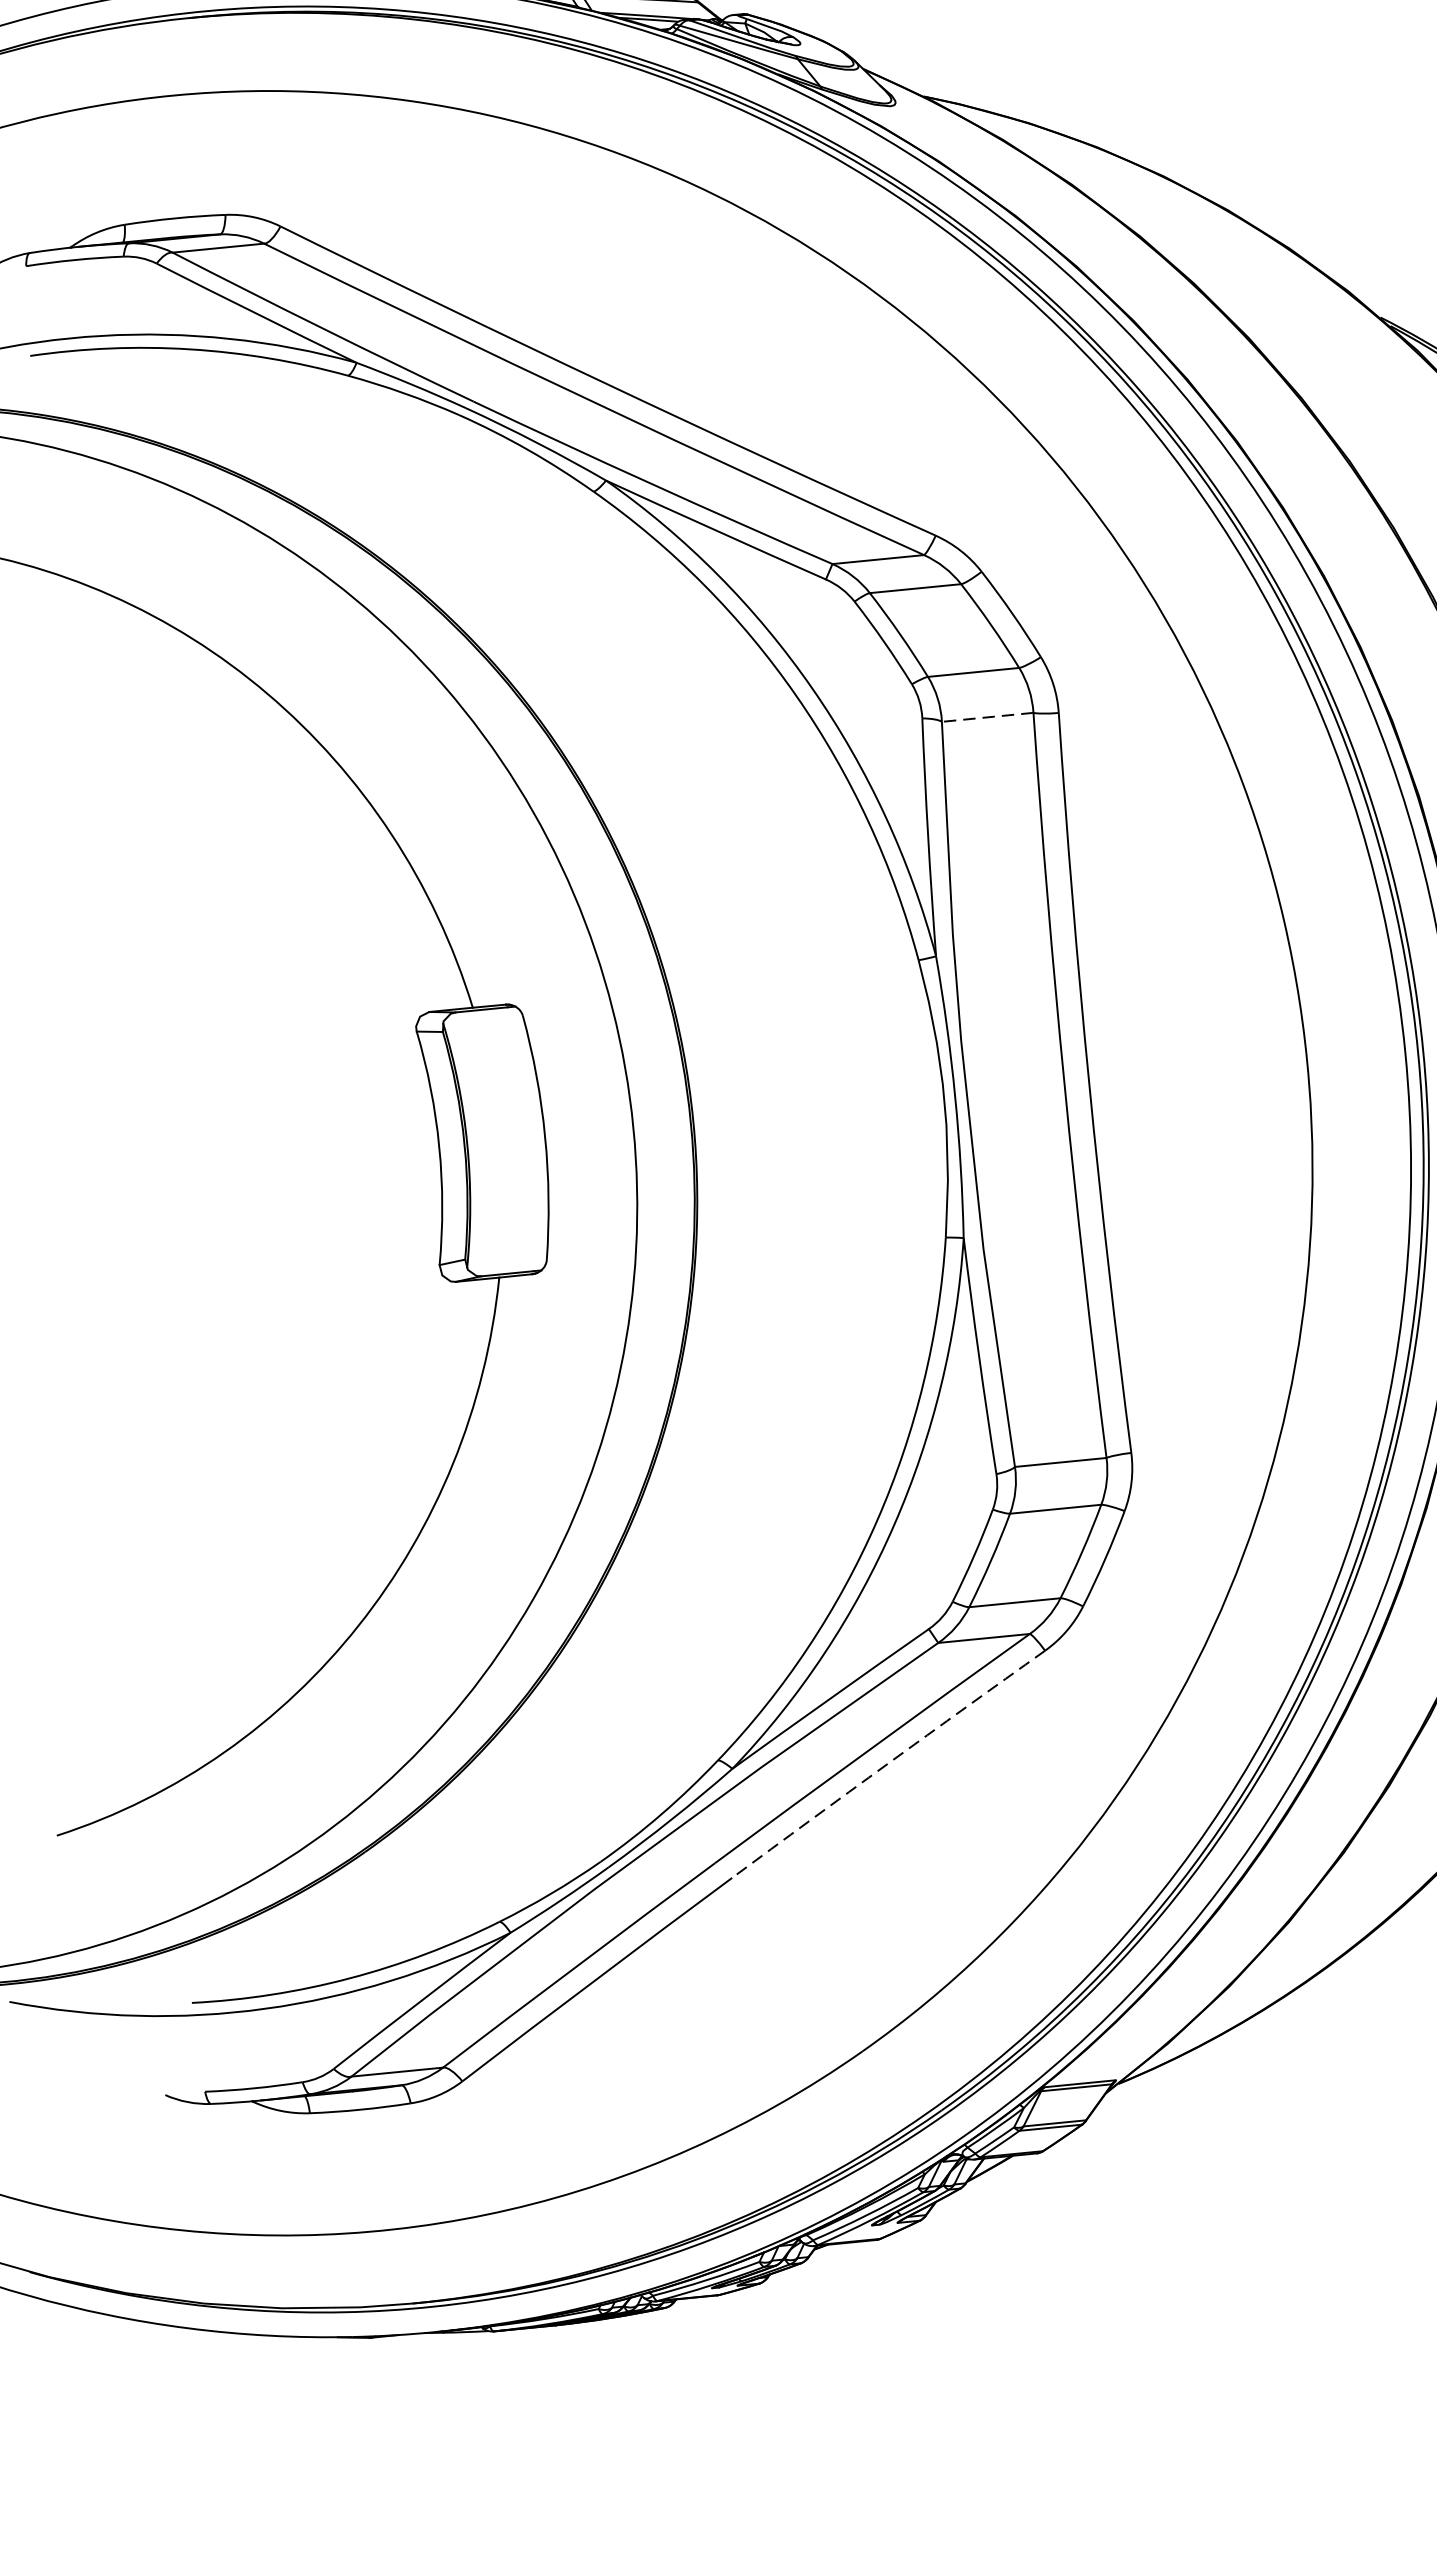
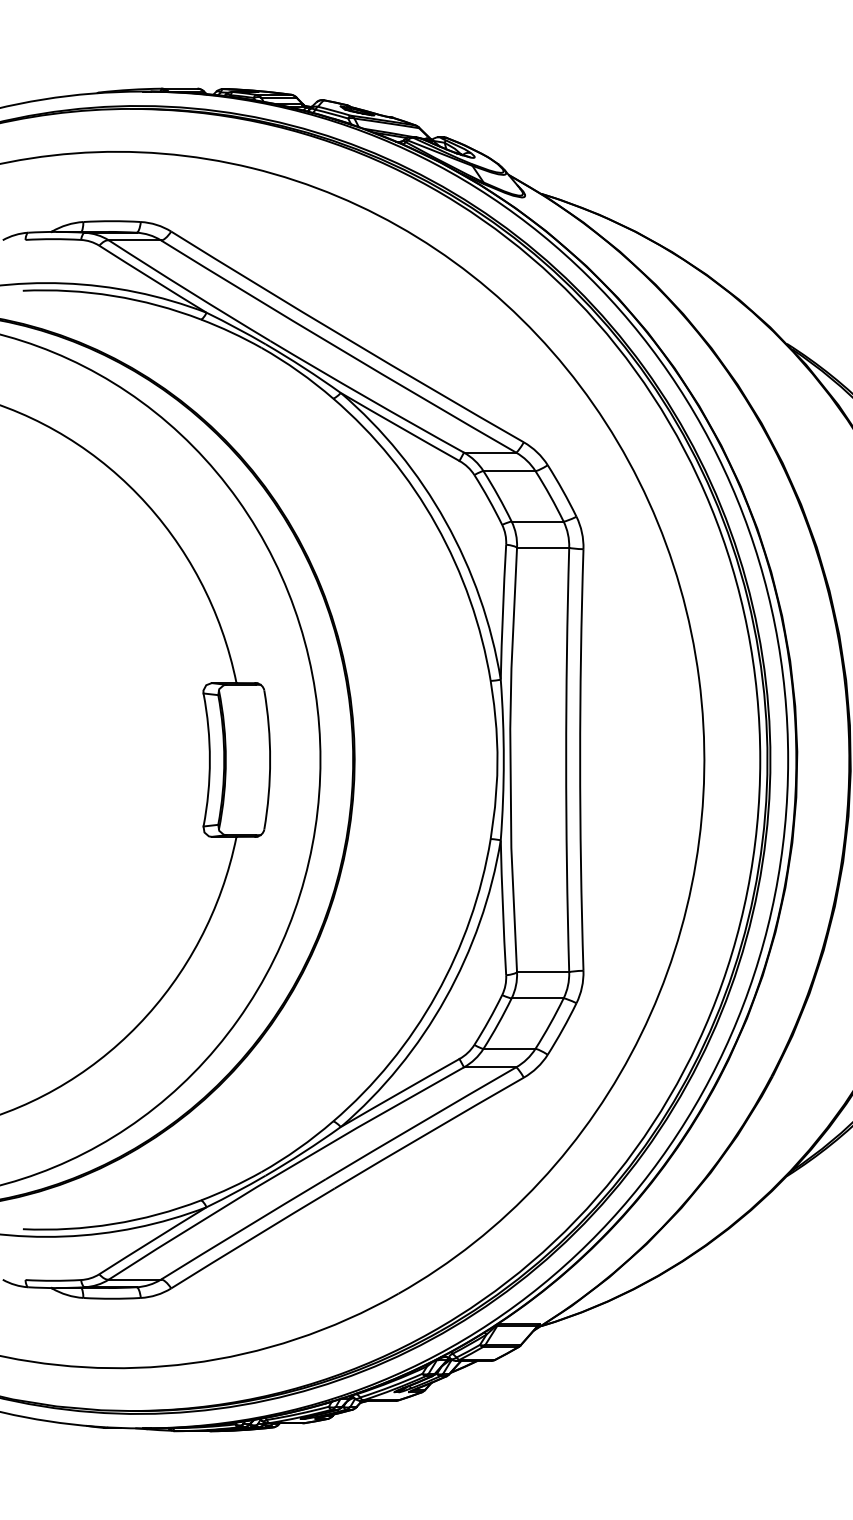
line: (986, 717) -> (542, 547), dashed -> solid
arc: (888, 1763) -> (429, 1132), dashed -> solid

